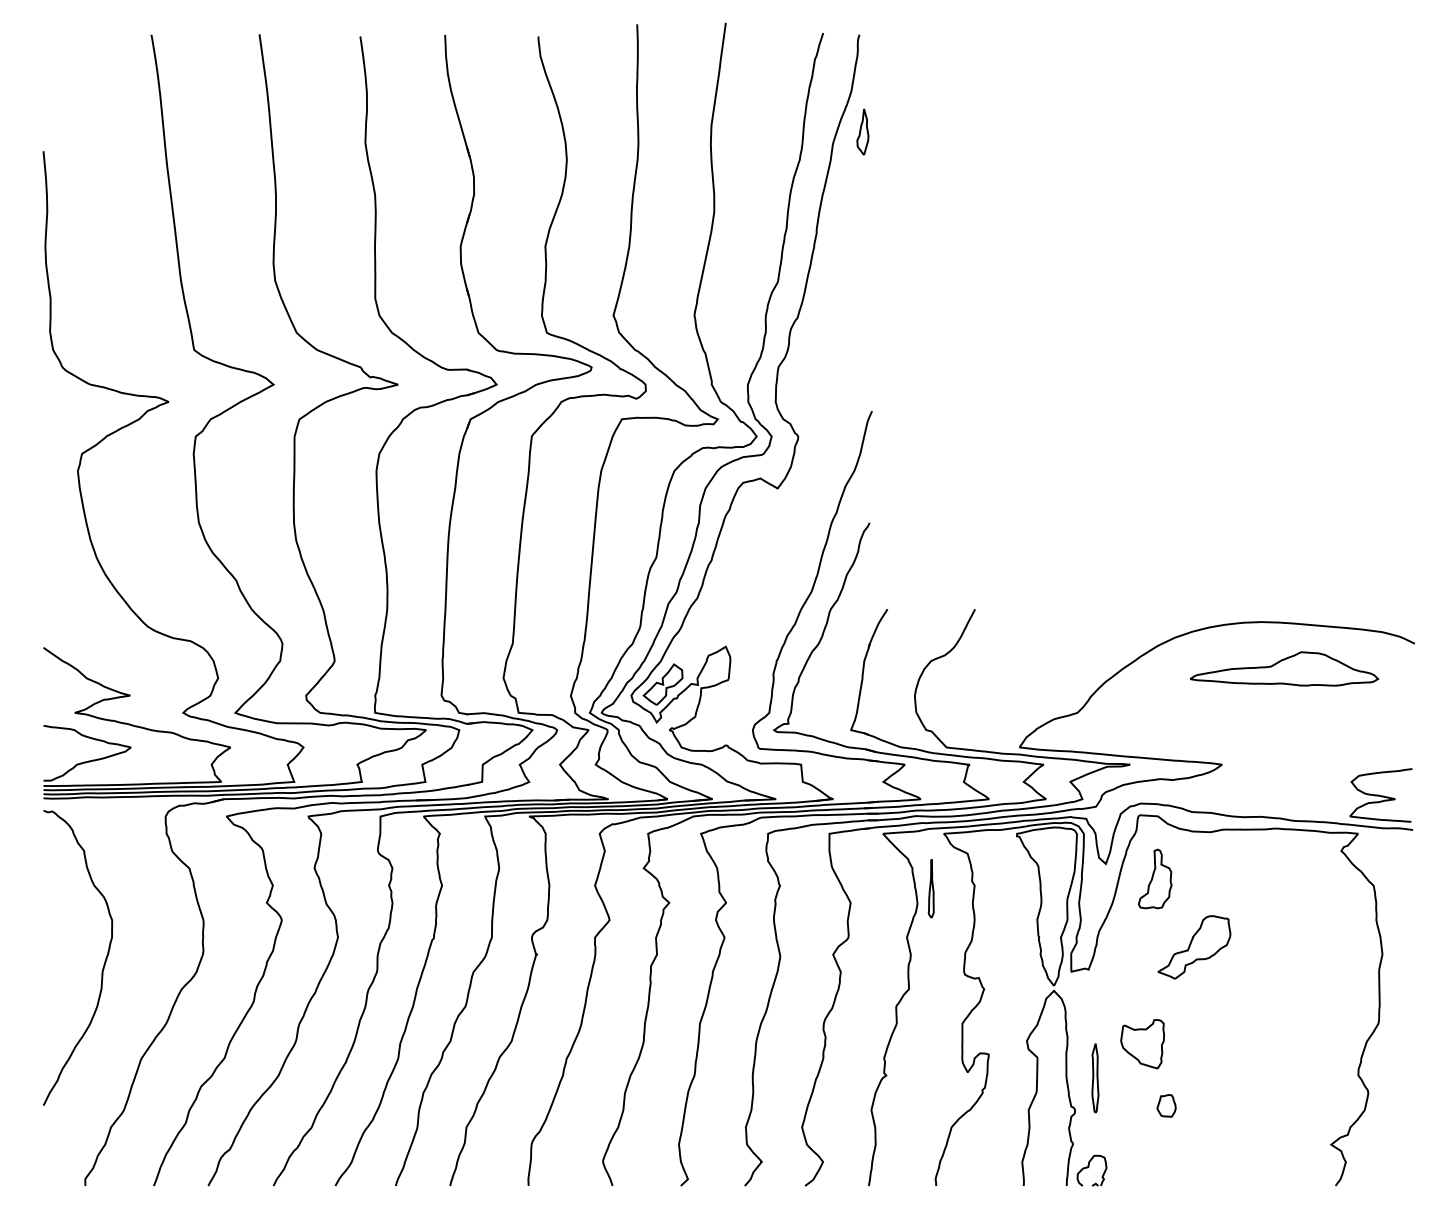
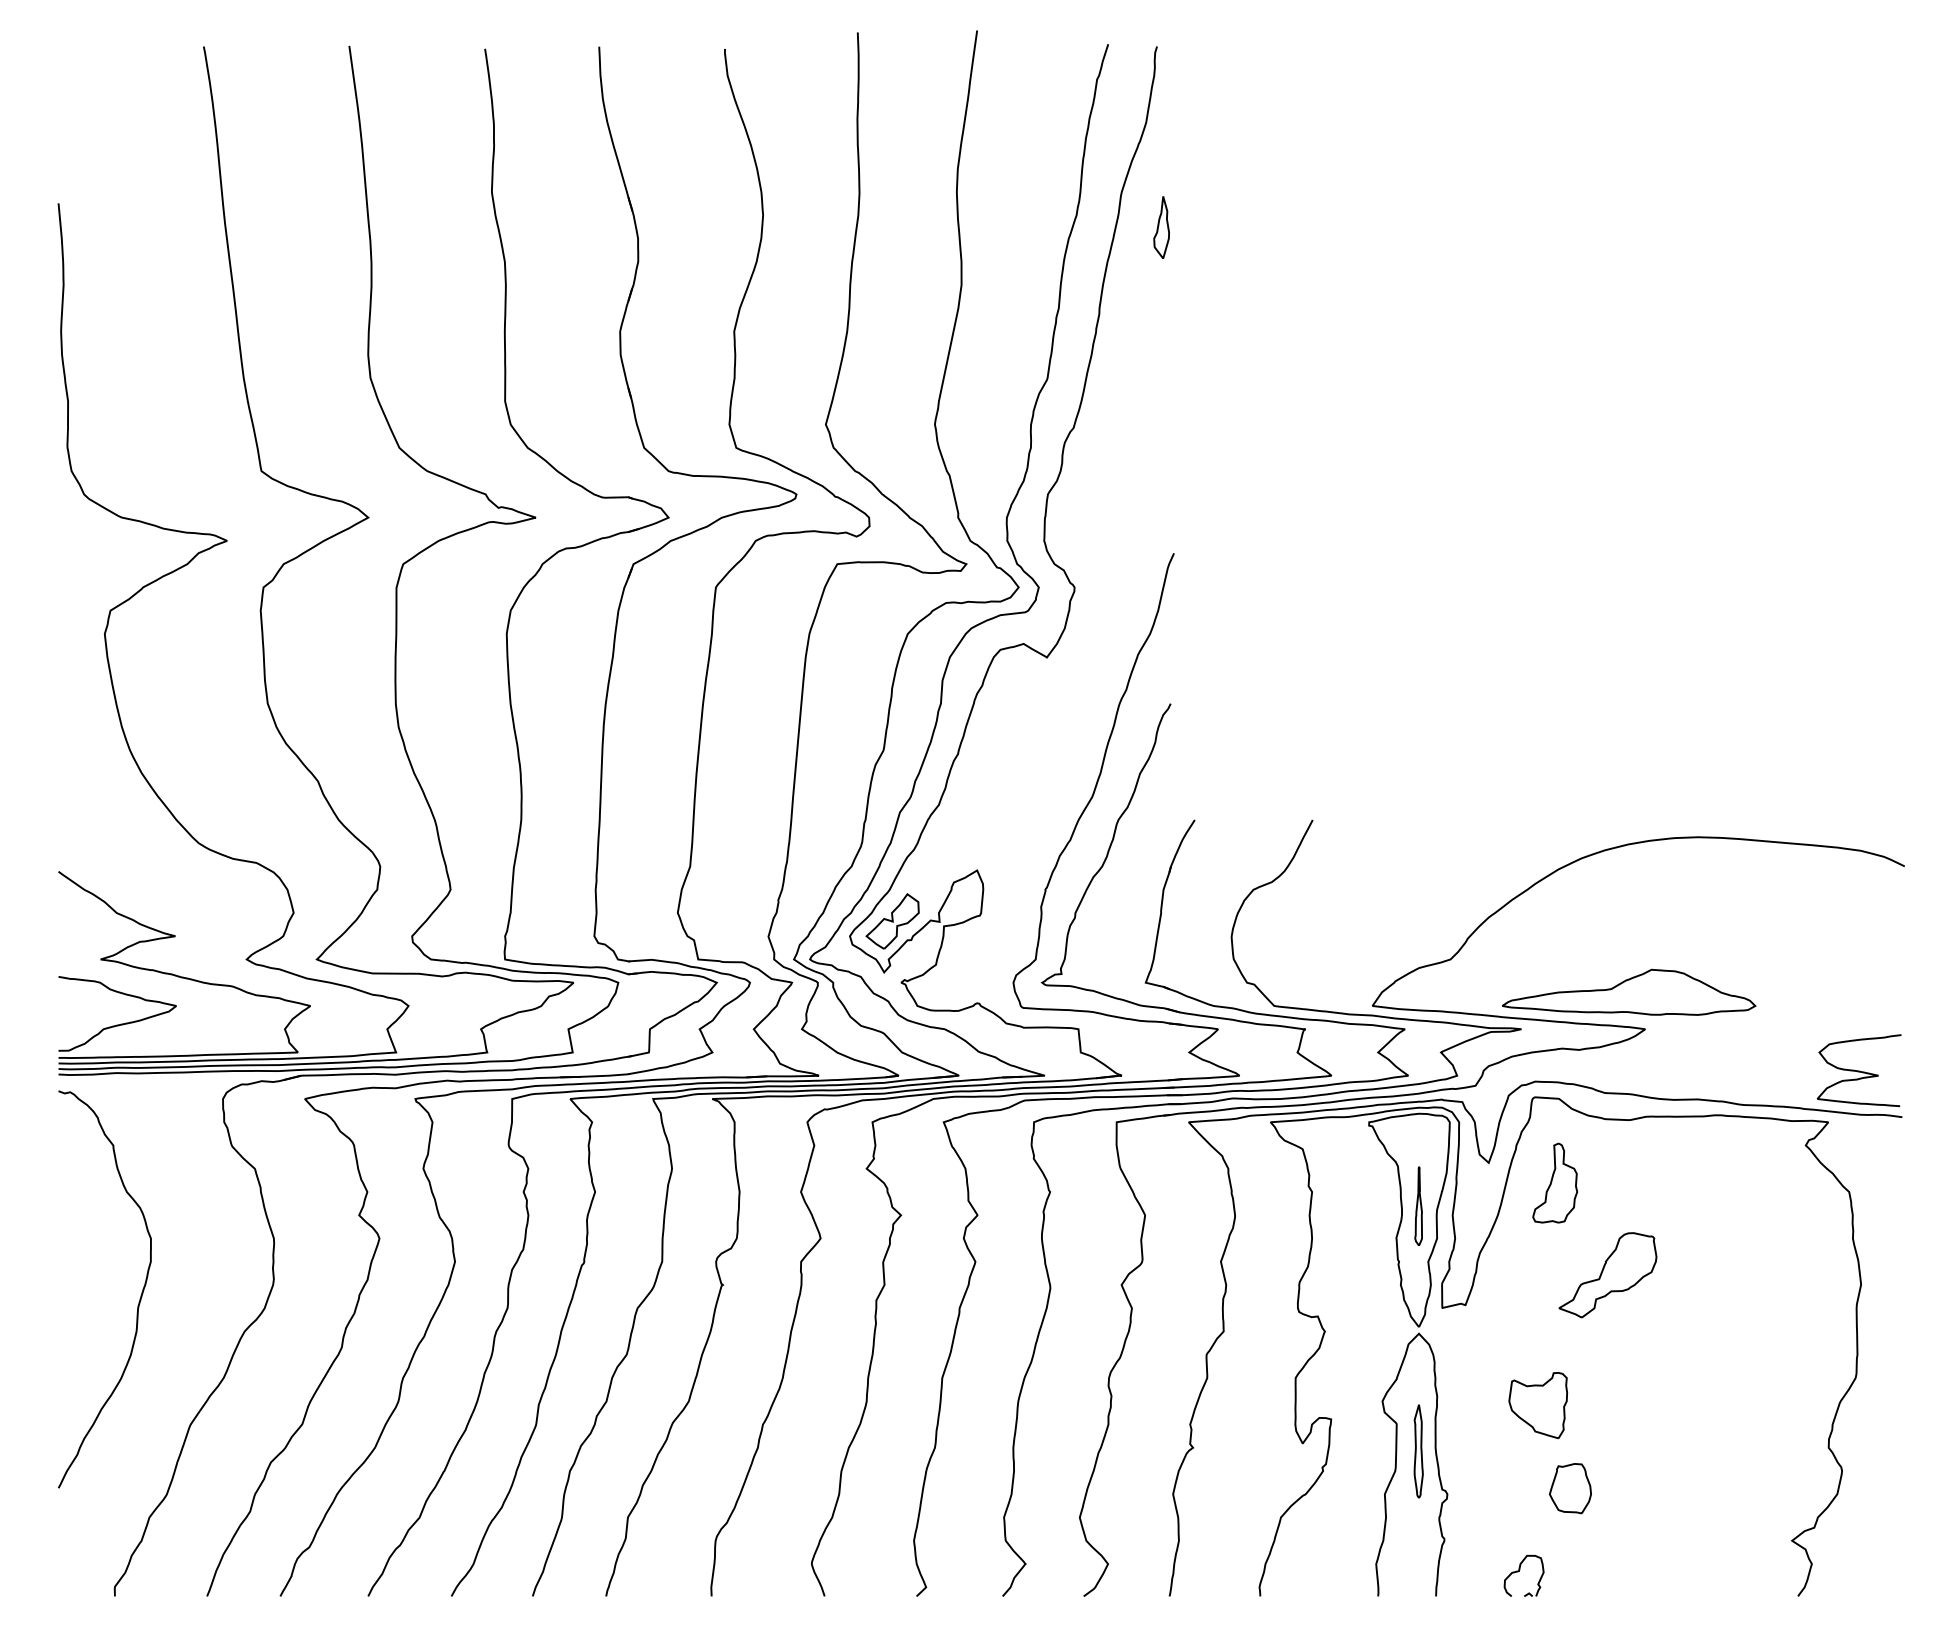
part: (862, 132) -> (1161, 227), moved
part: (1284, 668) -> (1629, 991), moved
part: (931, 888) -> (1418, 1205), moved
part: (1095, 1078) -> (1418, 1451), moved
part: (1166, 1105) -> (1570, 1488), size x1.67
part: (1091, 1170) -> (1523, 1575), moved

